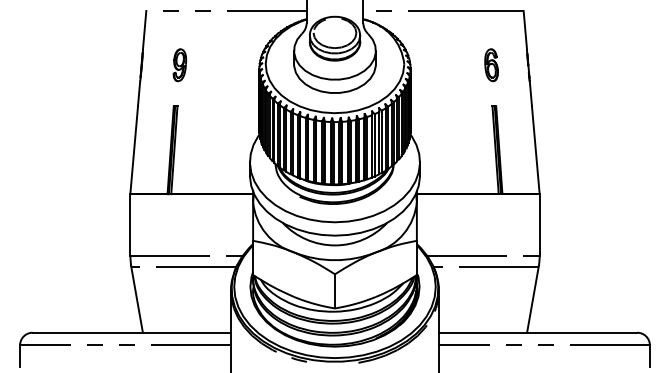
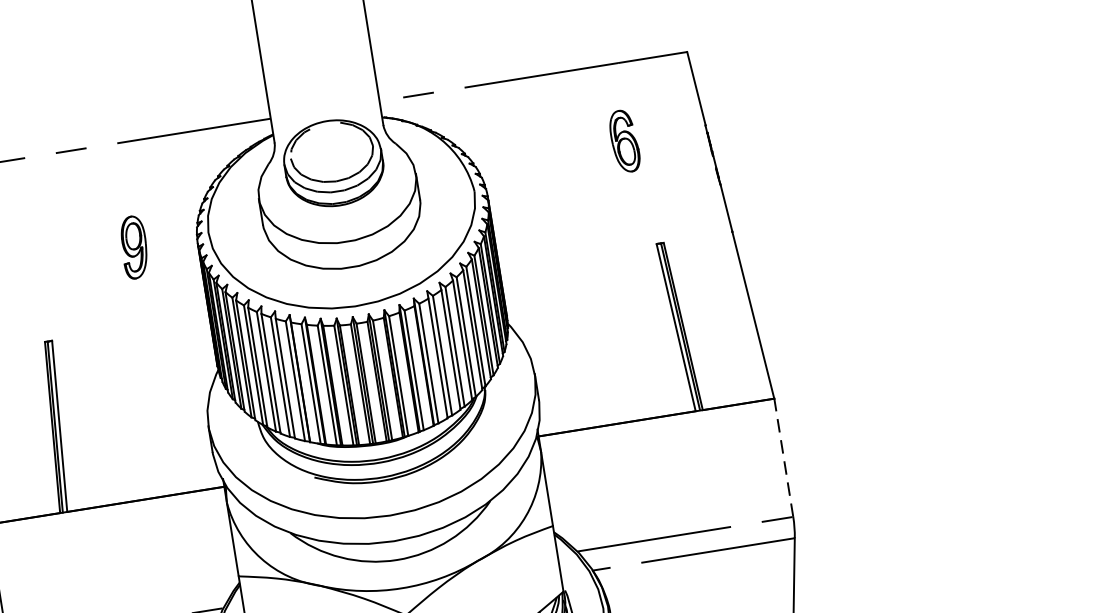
part: (179, 65) -> (133, 247), moved
part: (491, 65) -> (624, 141), moved
line: (539, 224) -> (783, 456), solid -> dashed

